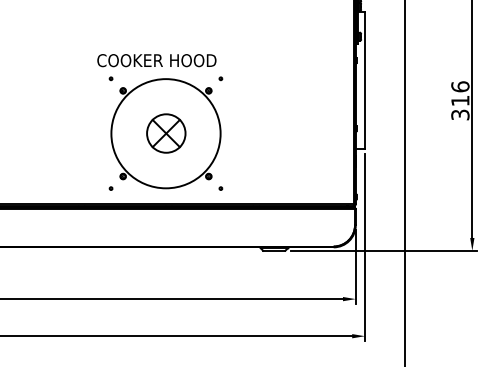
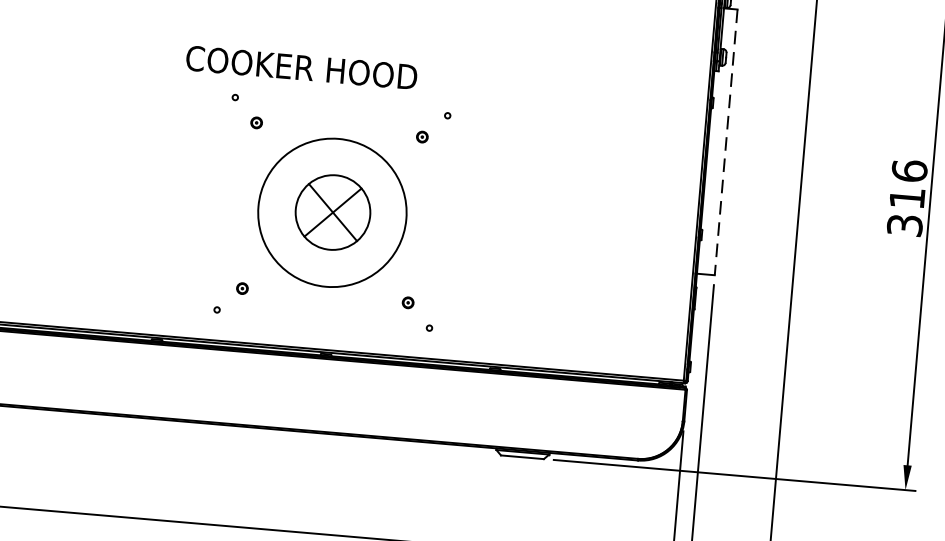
text: (156, 60) -> (301, 67), moved
line: (364, 80) -> (725, 142), solid -> dashed
circle: (165, 133) -> (331, 212), size x0.7

